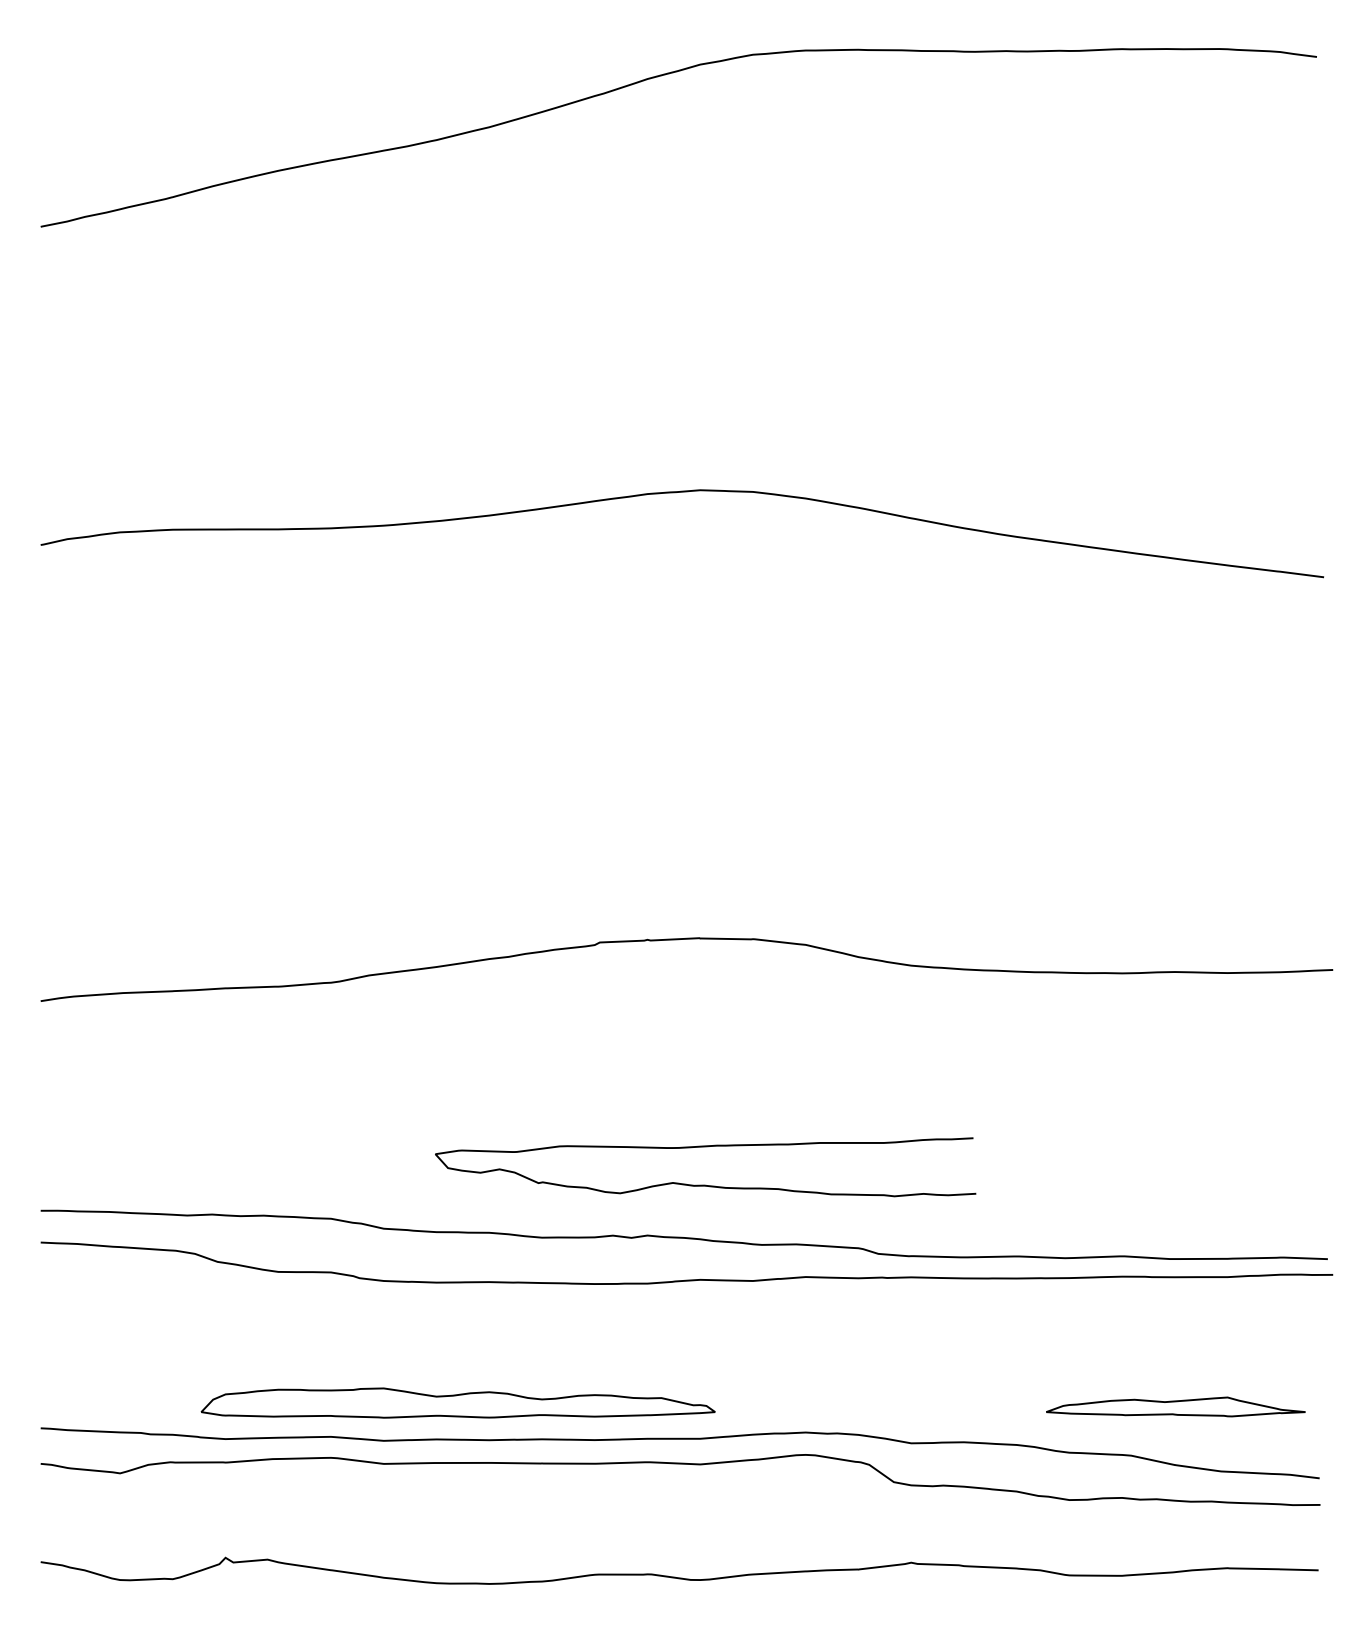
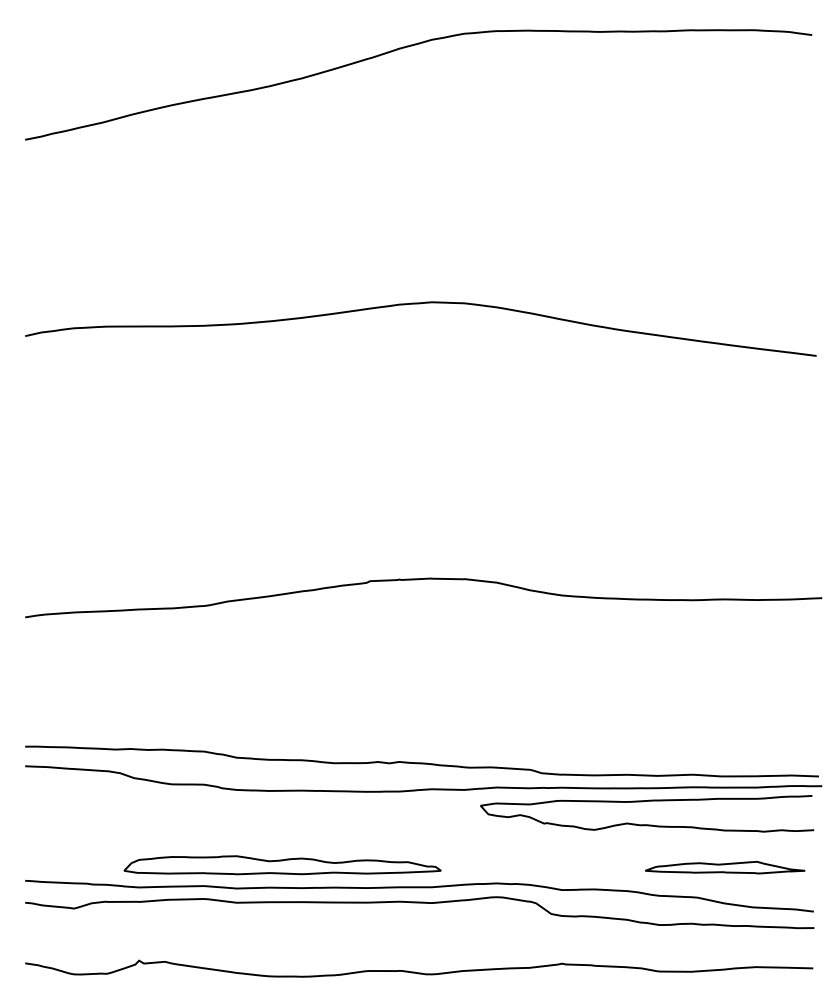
curve: (706, 1184) -> (647, 824), moved

